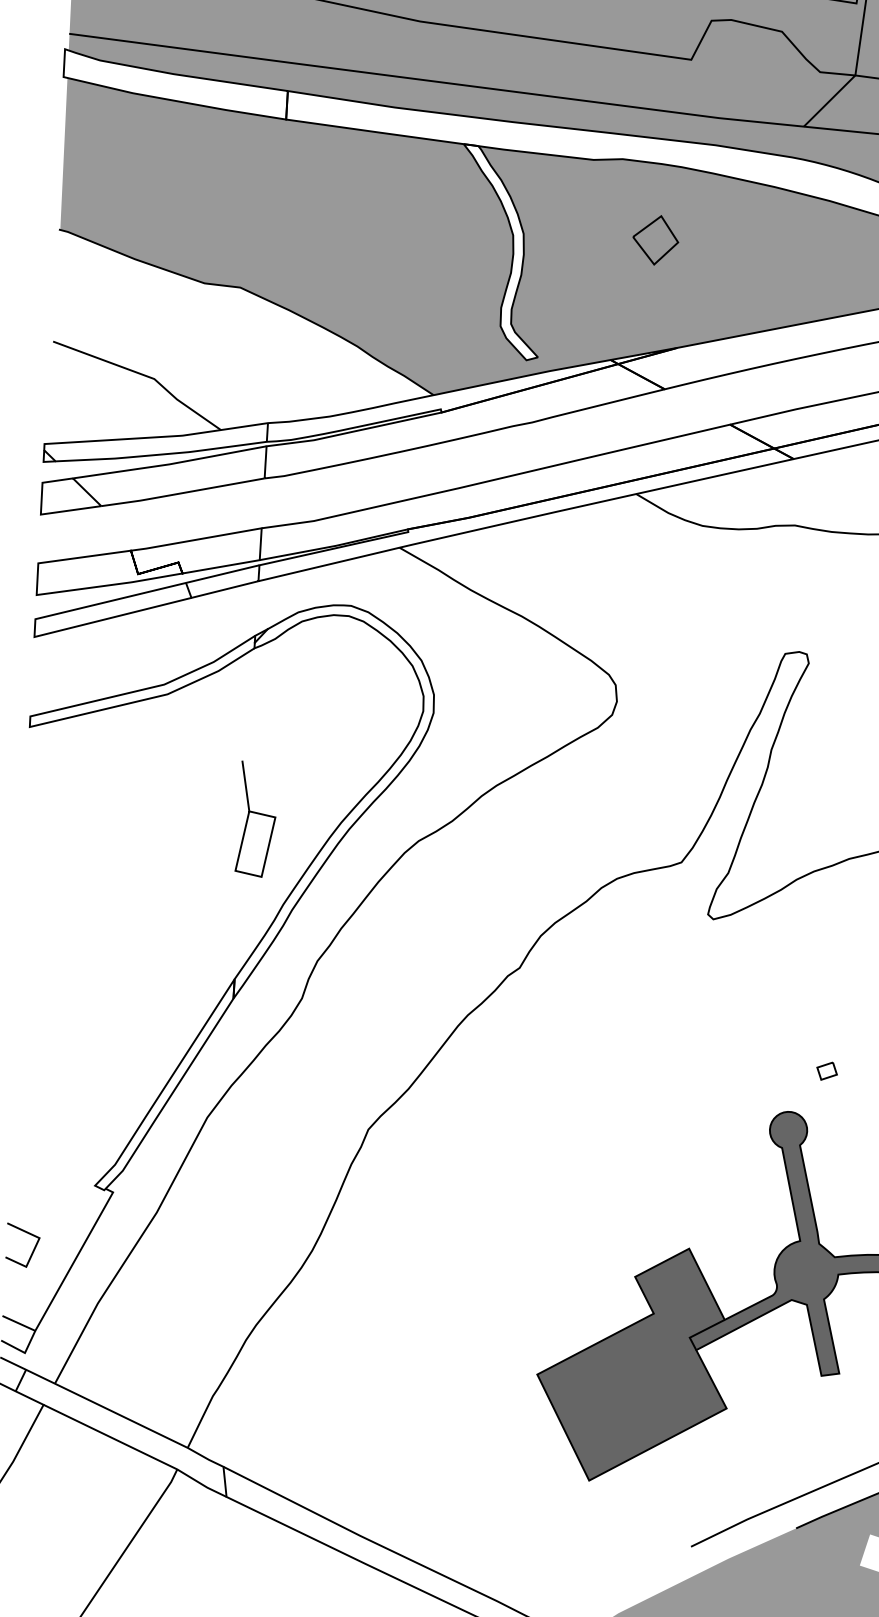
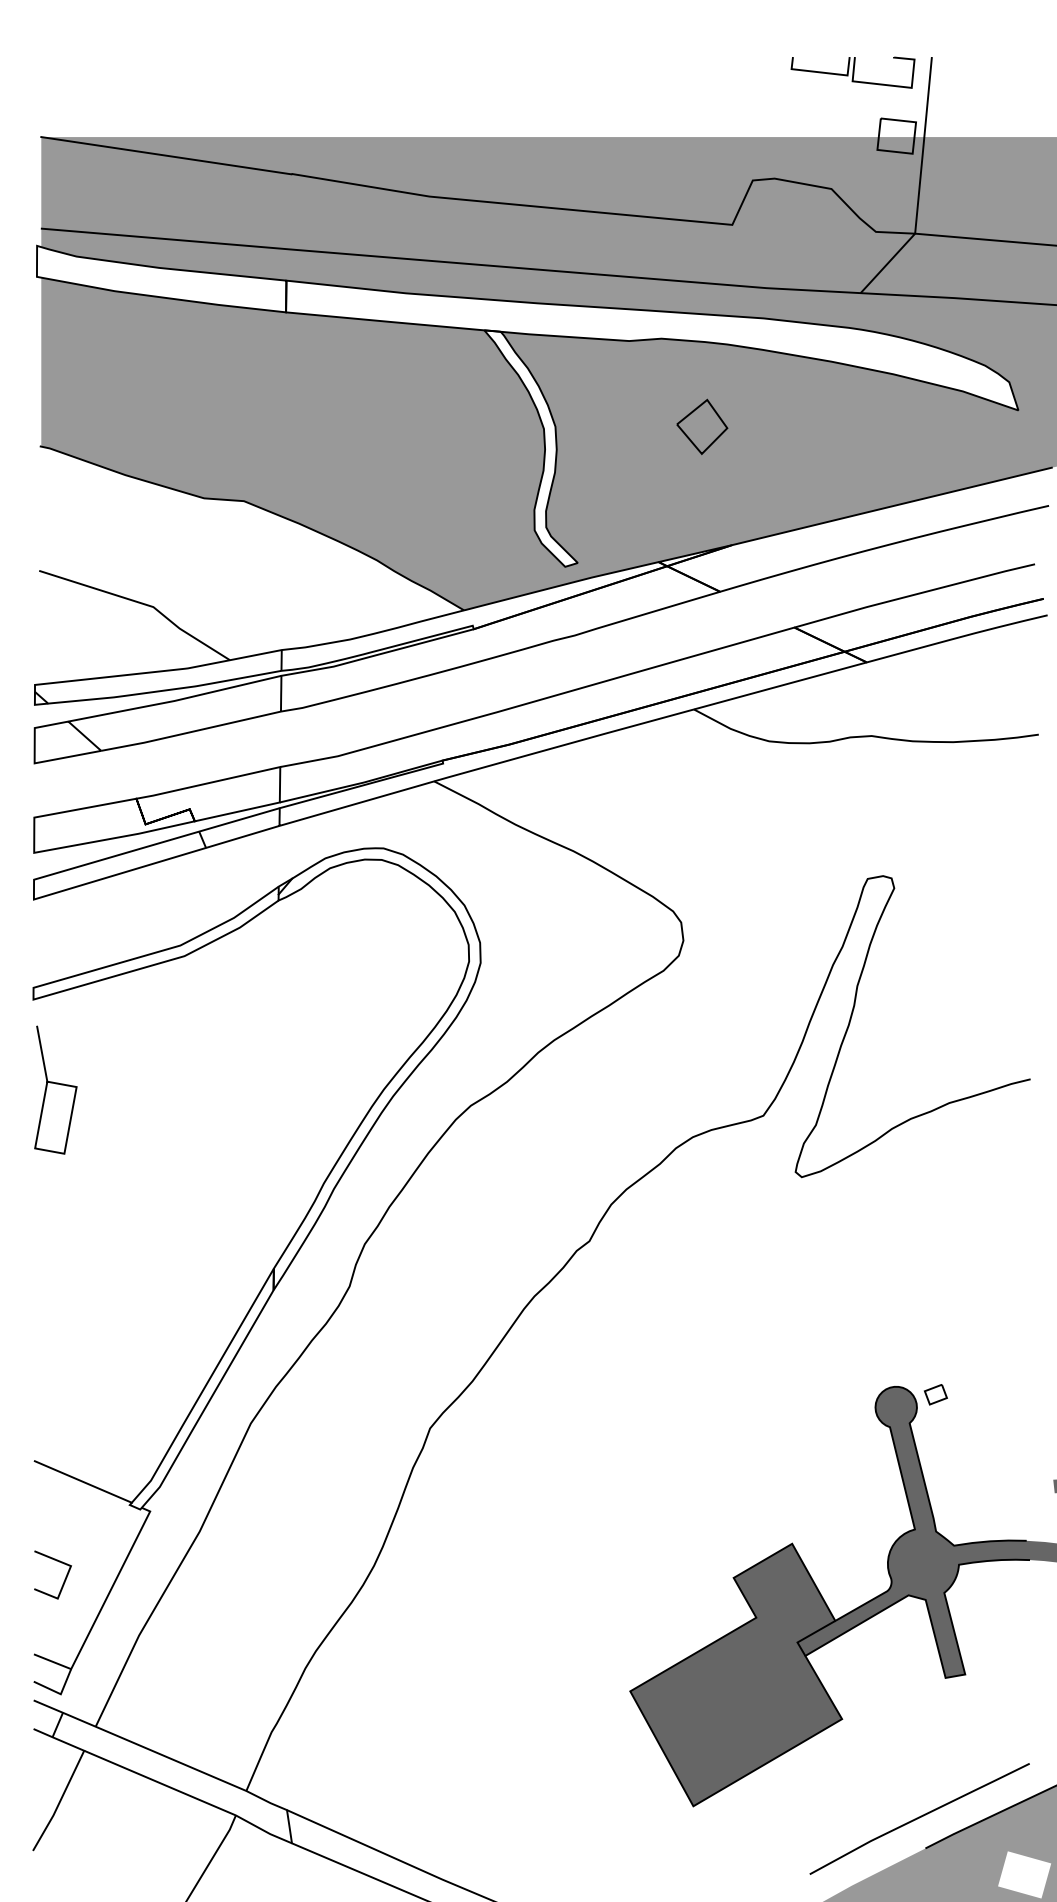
curve: (256, 814) -> (55, 1084), moved
part: (826, 1071) -> (935, 1394), moved
line: (53, 1162) -> (82, 1481), added

